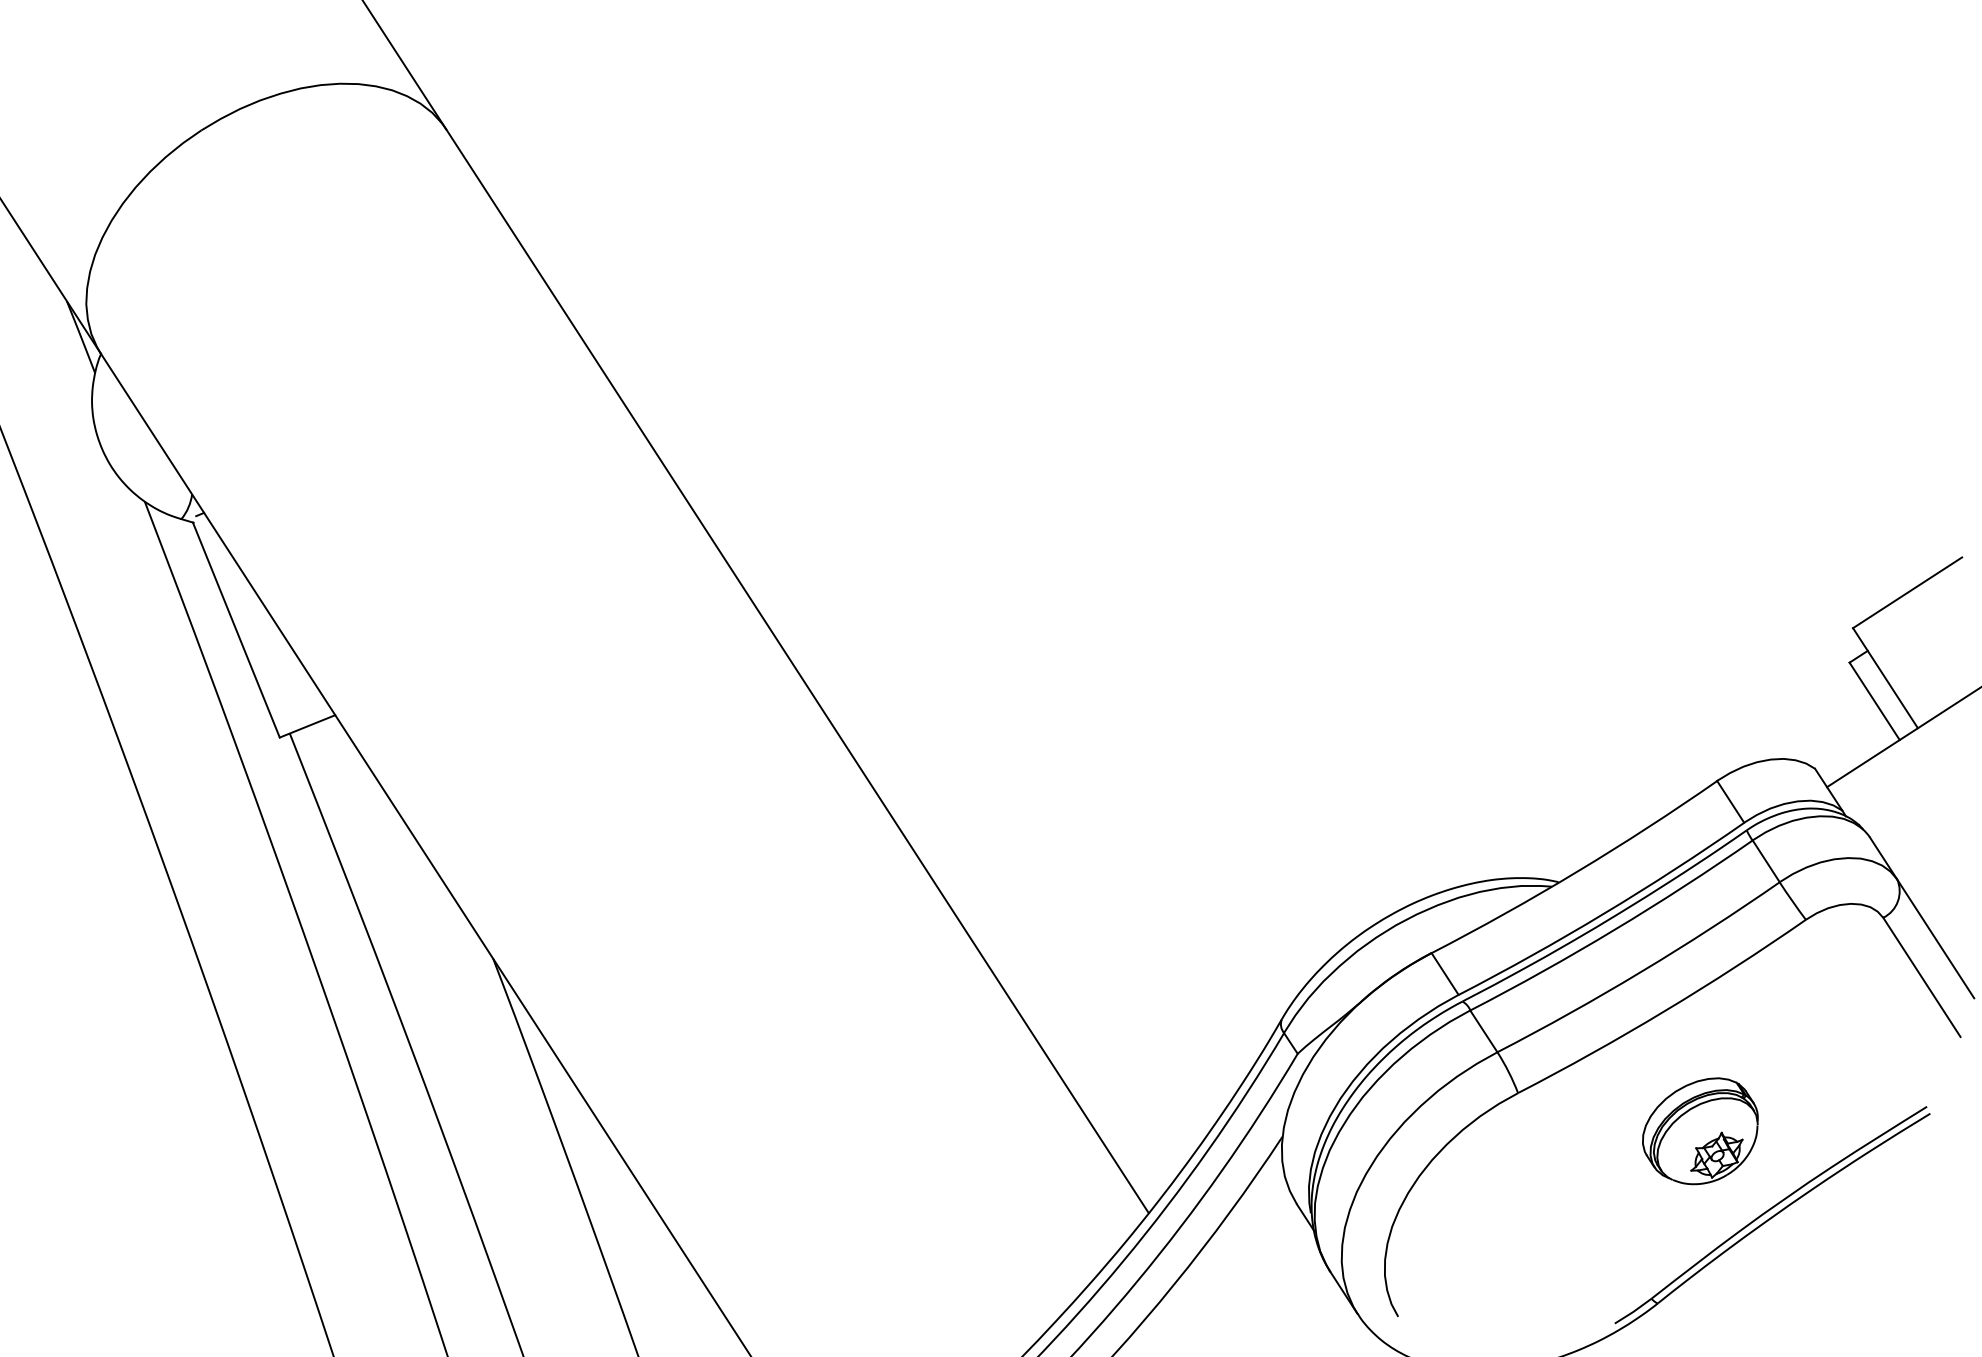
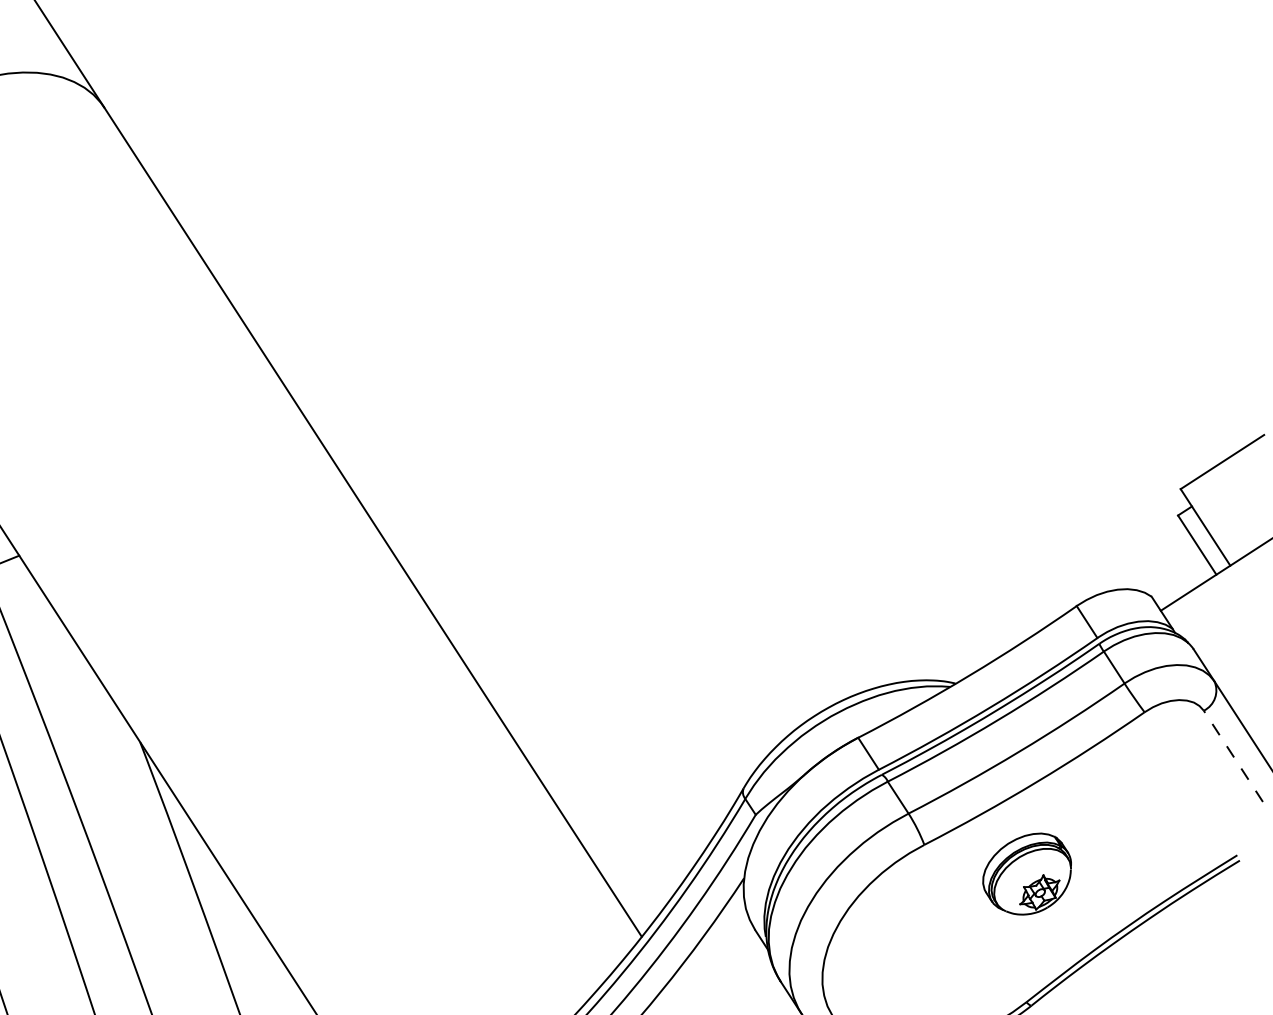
line: (1921, 976) -> (1233, 755), solid -> dashed
part: (1700, 1131) -> (1027, 874), moved

